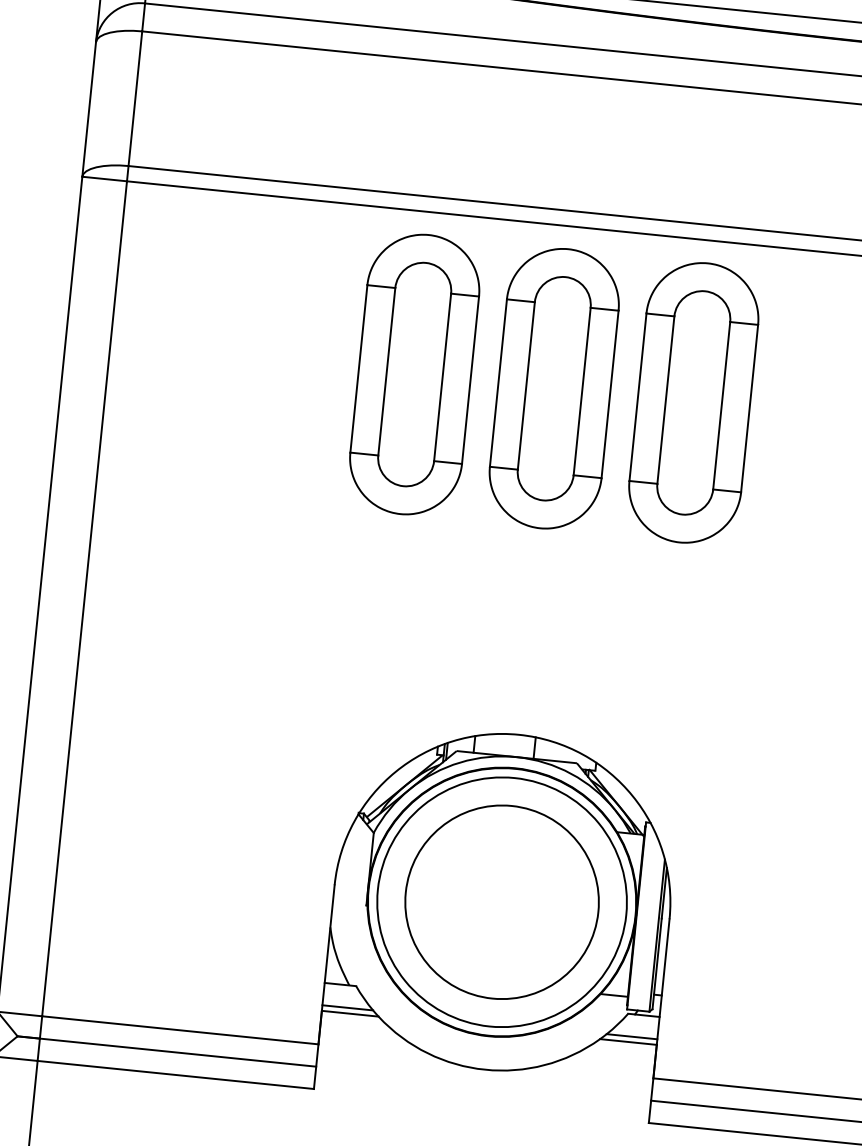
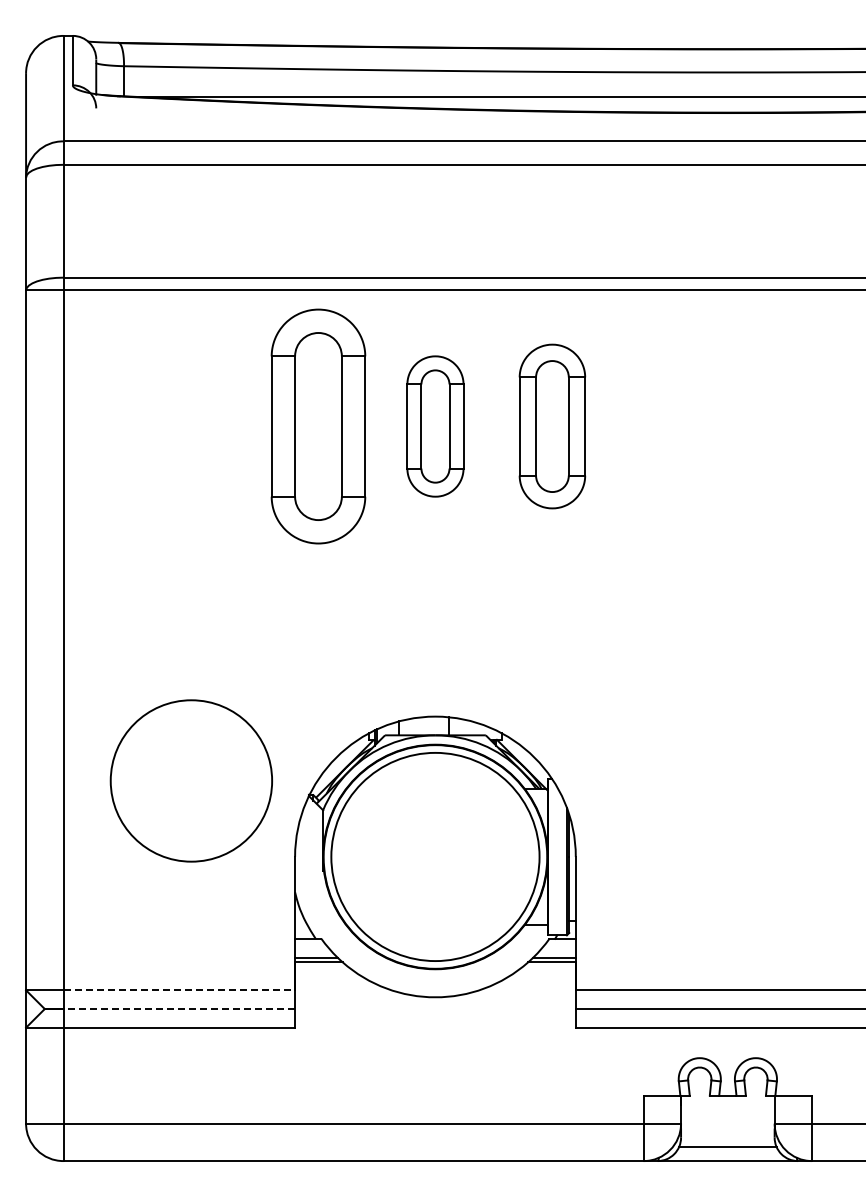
part: (554, 388) -> (435, 426), size x0.6
part: (693, 402) -> (552, 426), size x0.7
circle: (501, 901) -> (190, 780), moved
line: (180, 1030) -> (179, 990), solid -> dashed
line: (178, 1053) -> (179, 1009), solid -> dashed

